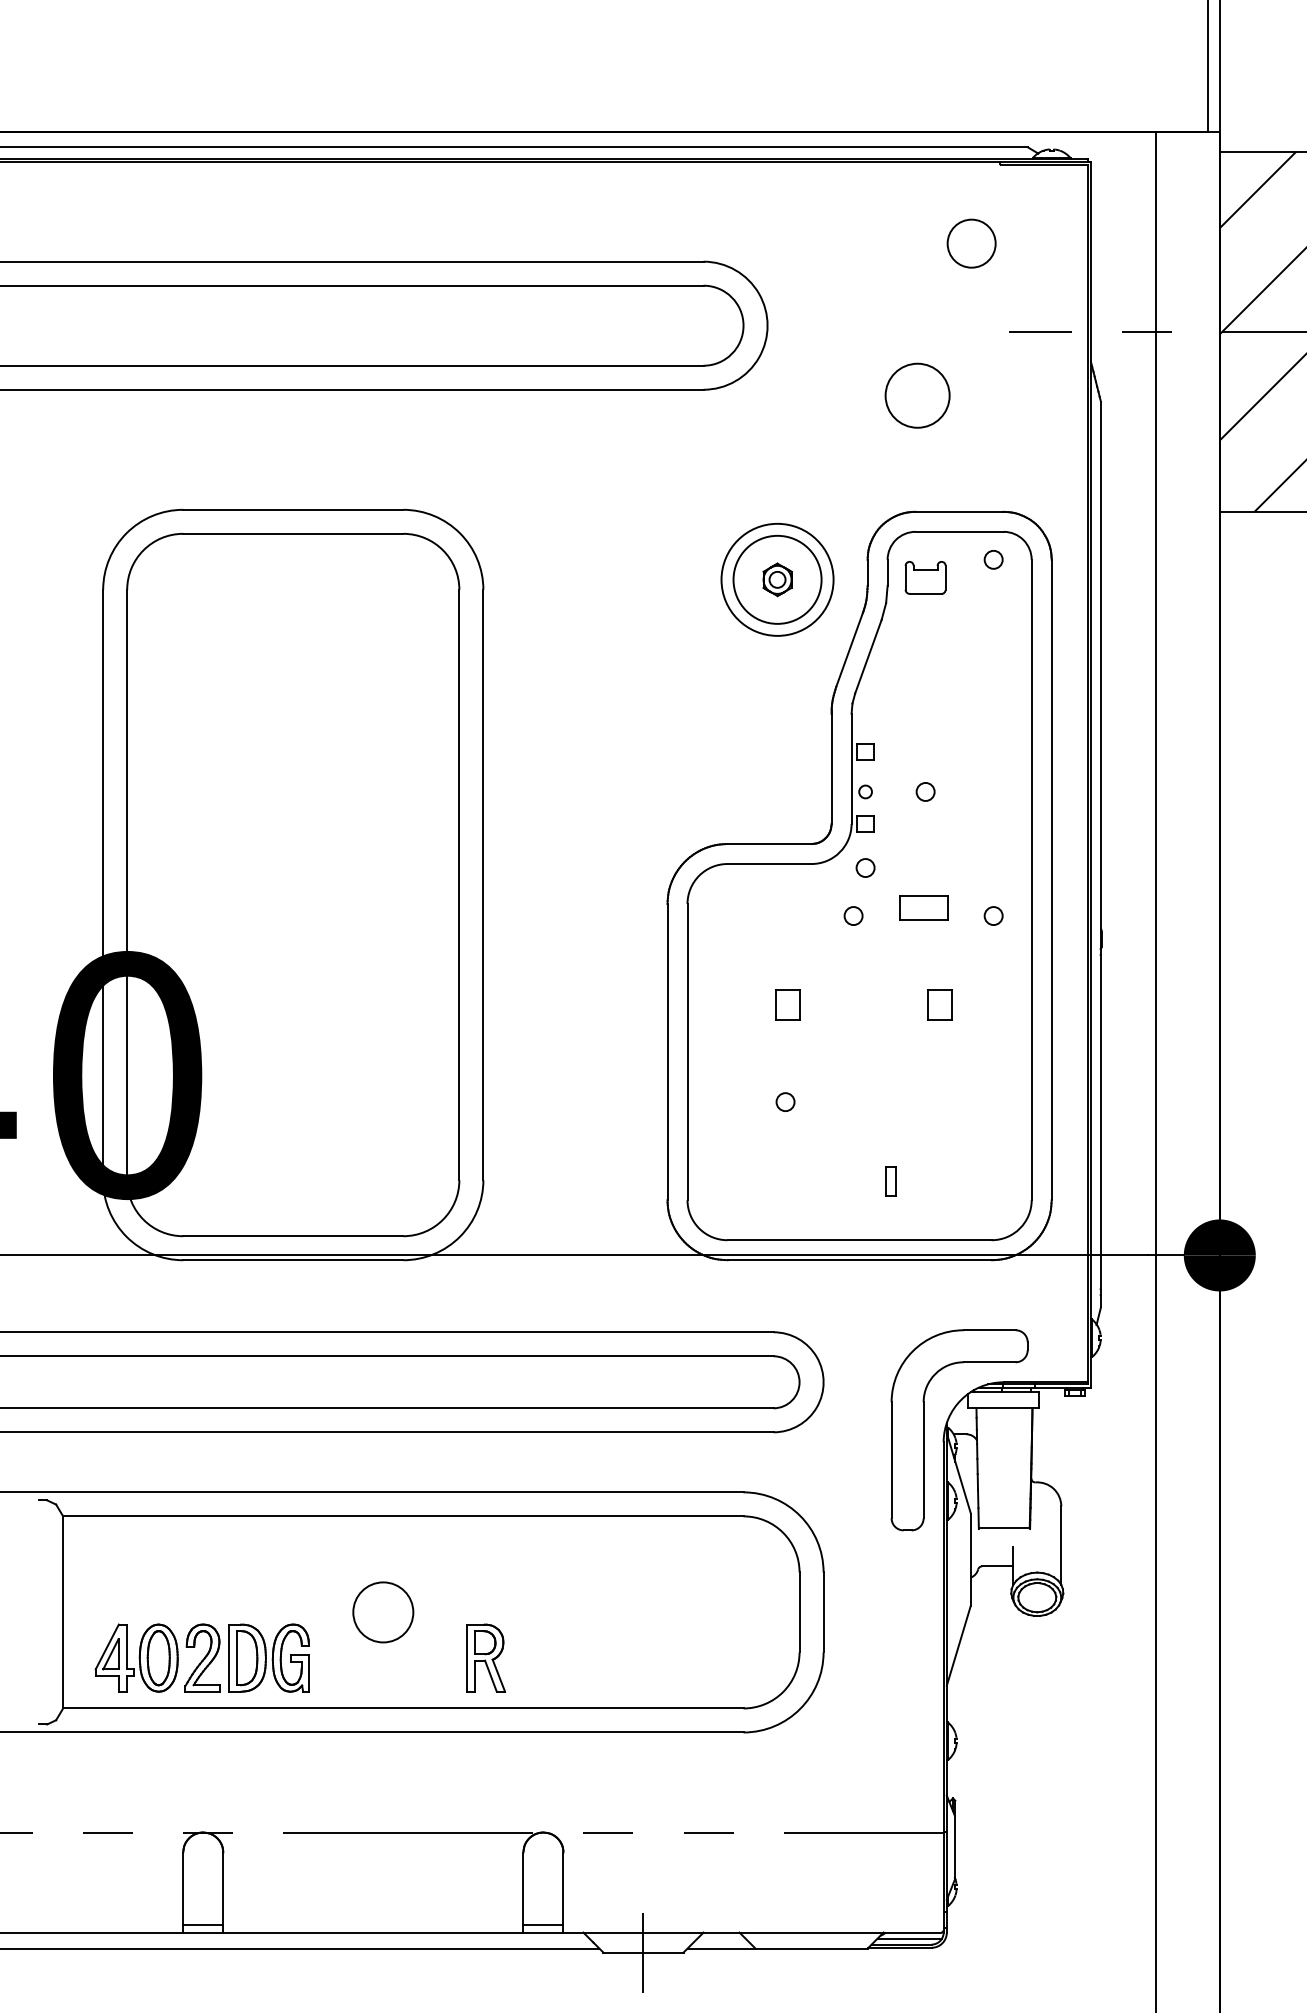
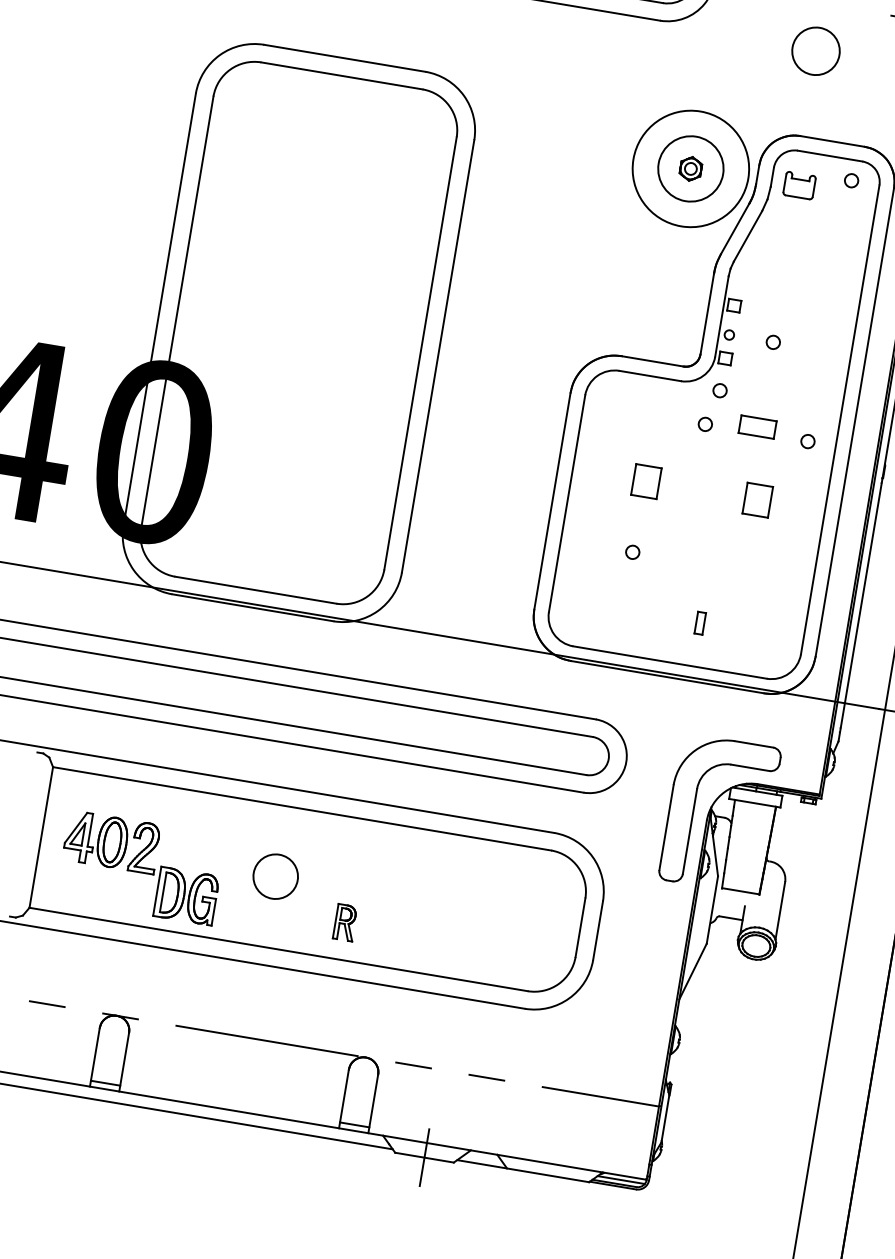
circle: (777, 579) -> (690, 168), size x1.4
part: (787, 1004) -> (646, 481), size x1.4
part: (939, 1004) -> (757, 499), size x1.4
part: (157, 1657) -> (111, 841), moved
part: (485, 1657) -> (345, 922), size x0.7

